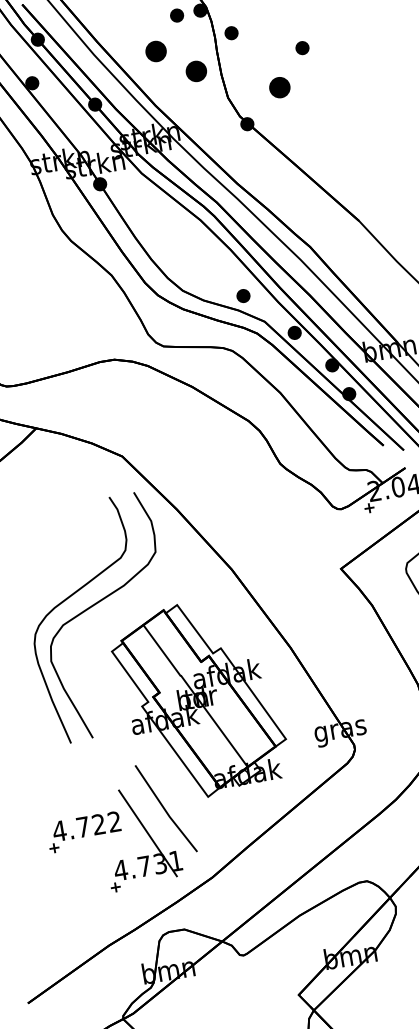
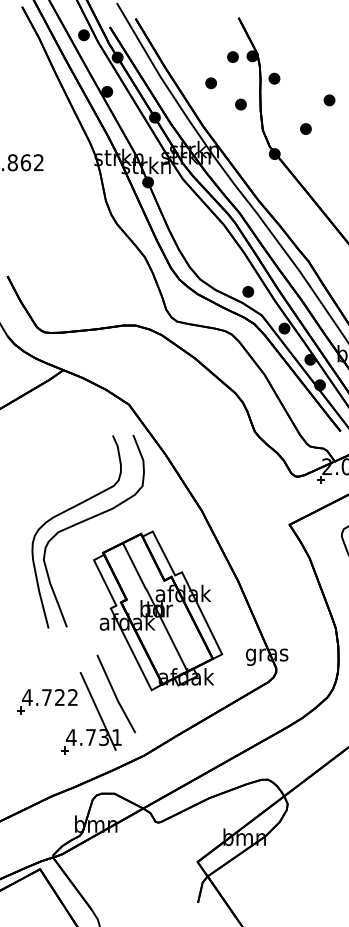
part: (155, 52) -> (210, 83), size x0.62
part: (195, 71) -> (240, 104), size x0.62
part: (279, 86) -> (305, 128), size x0.62

